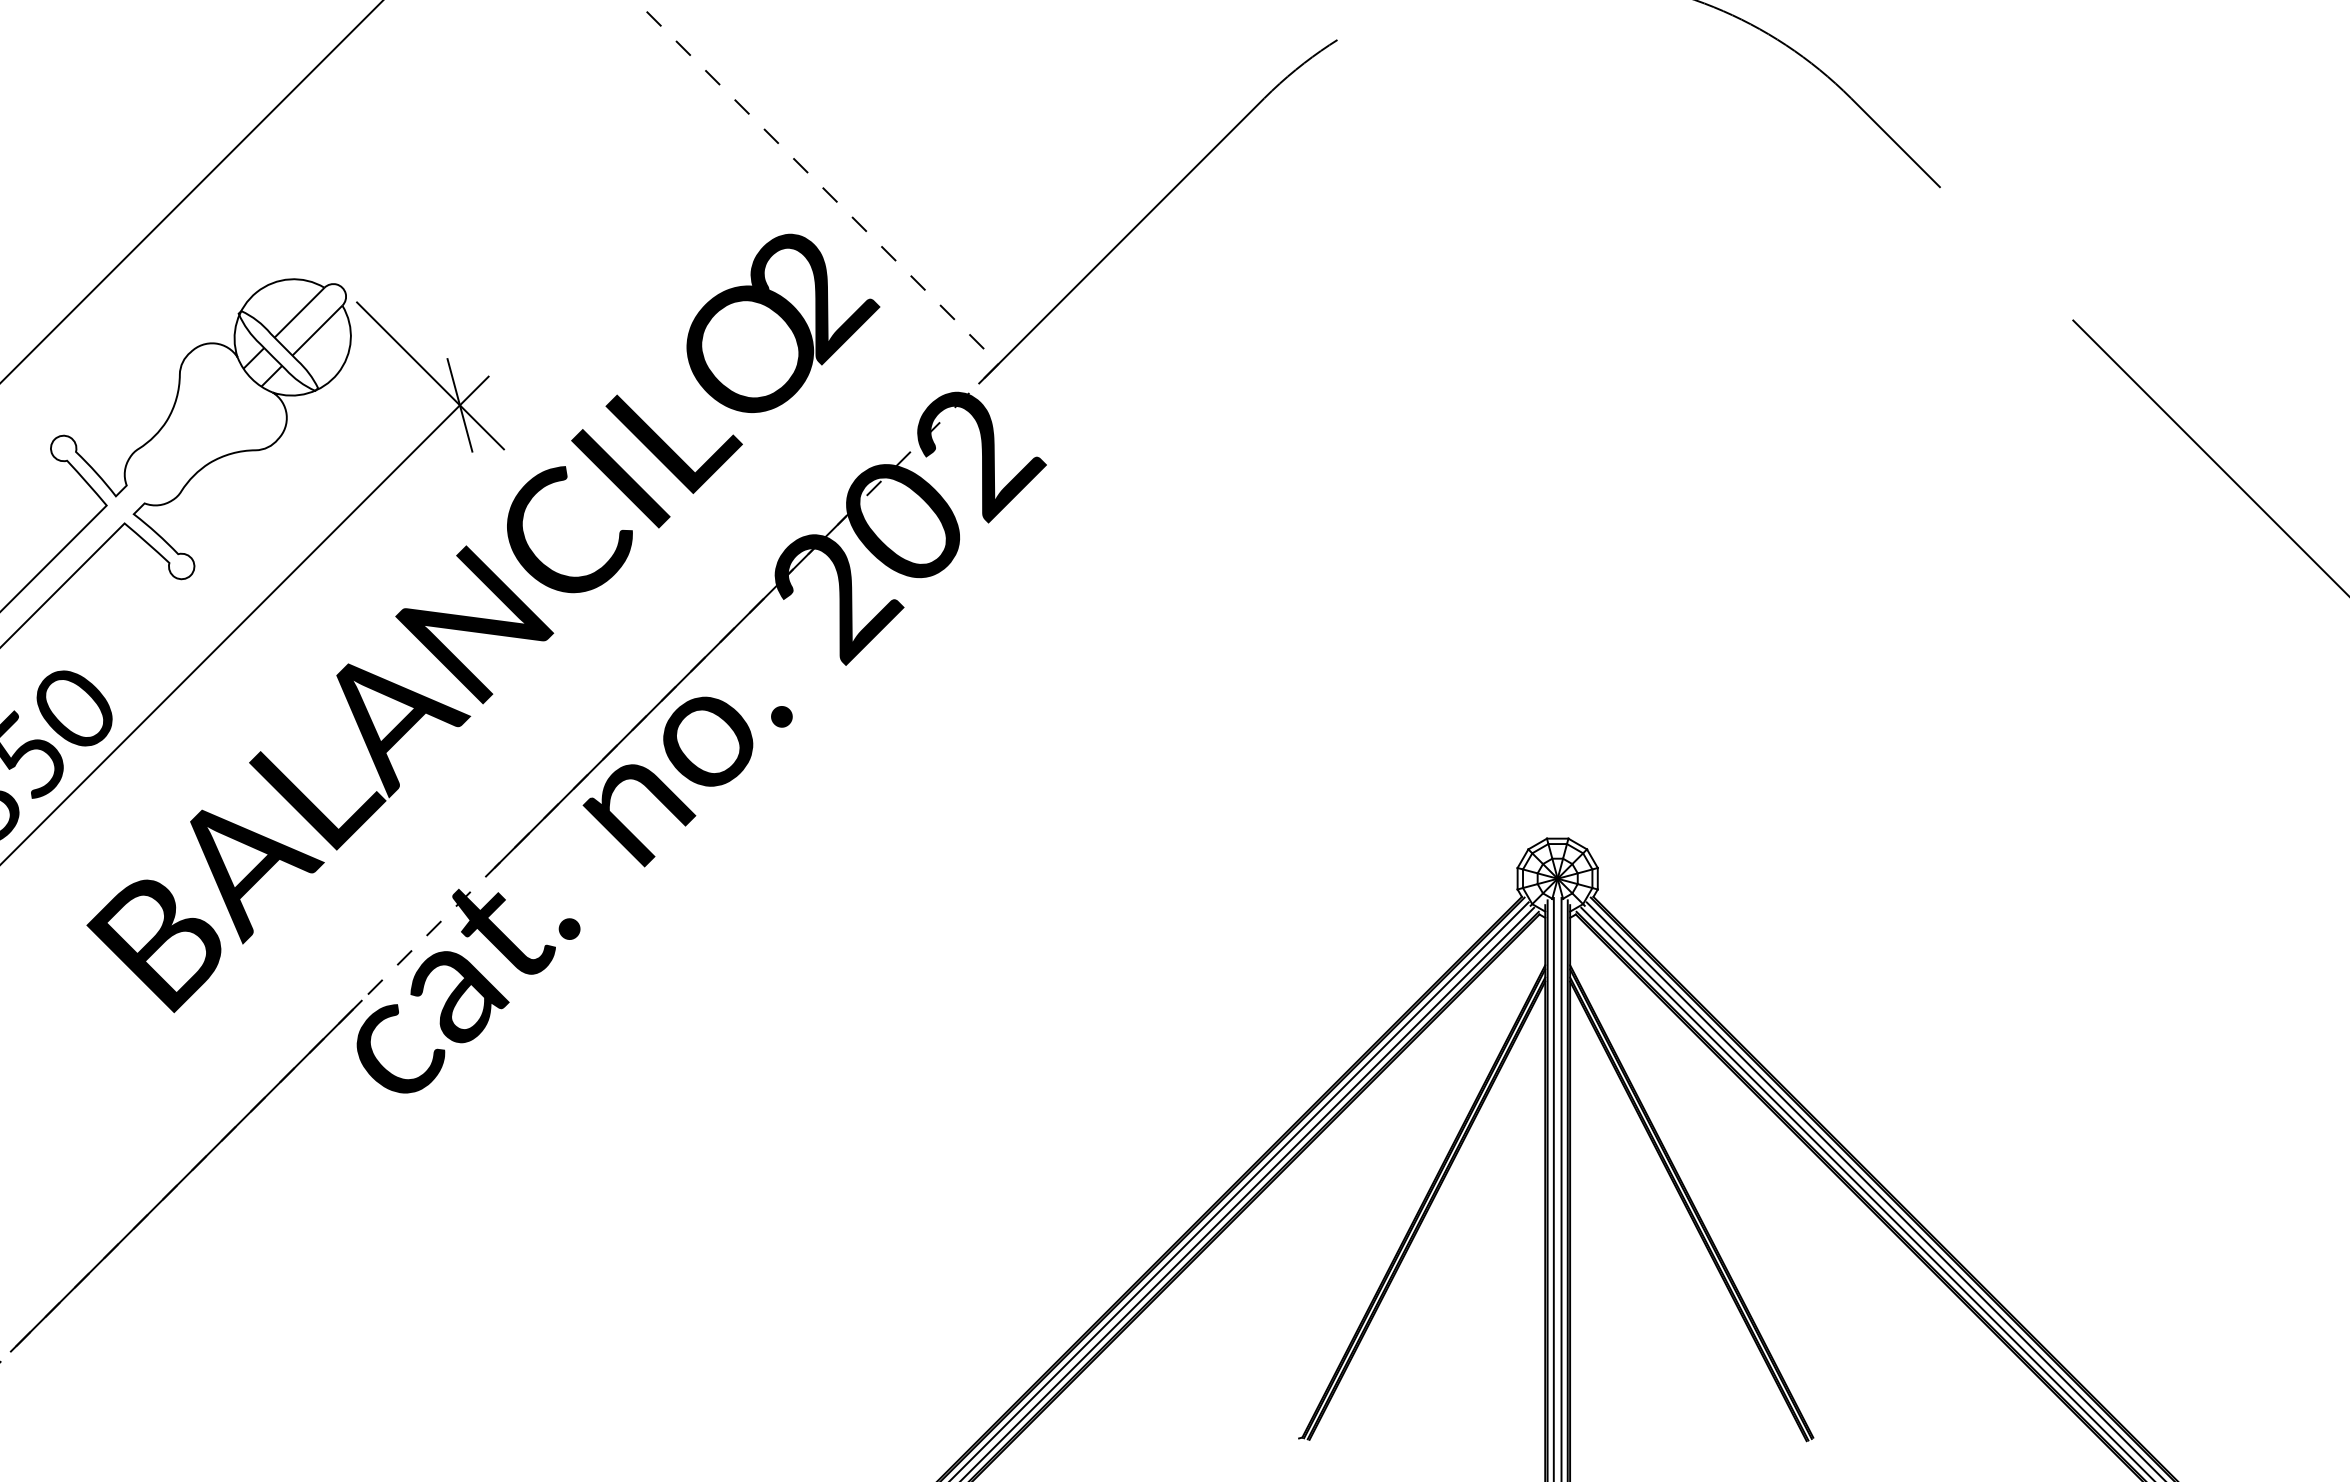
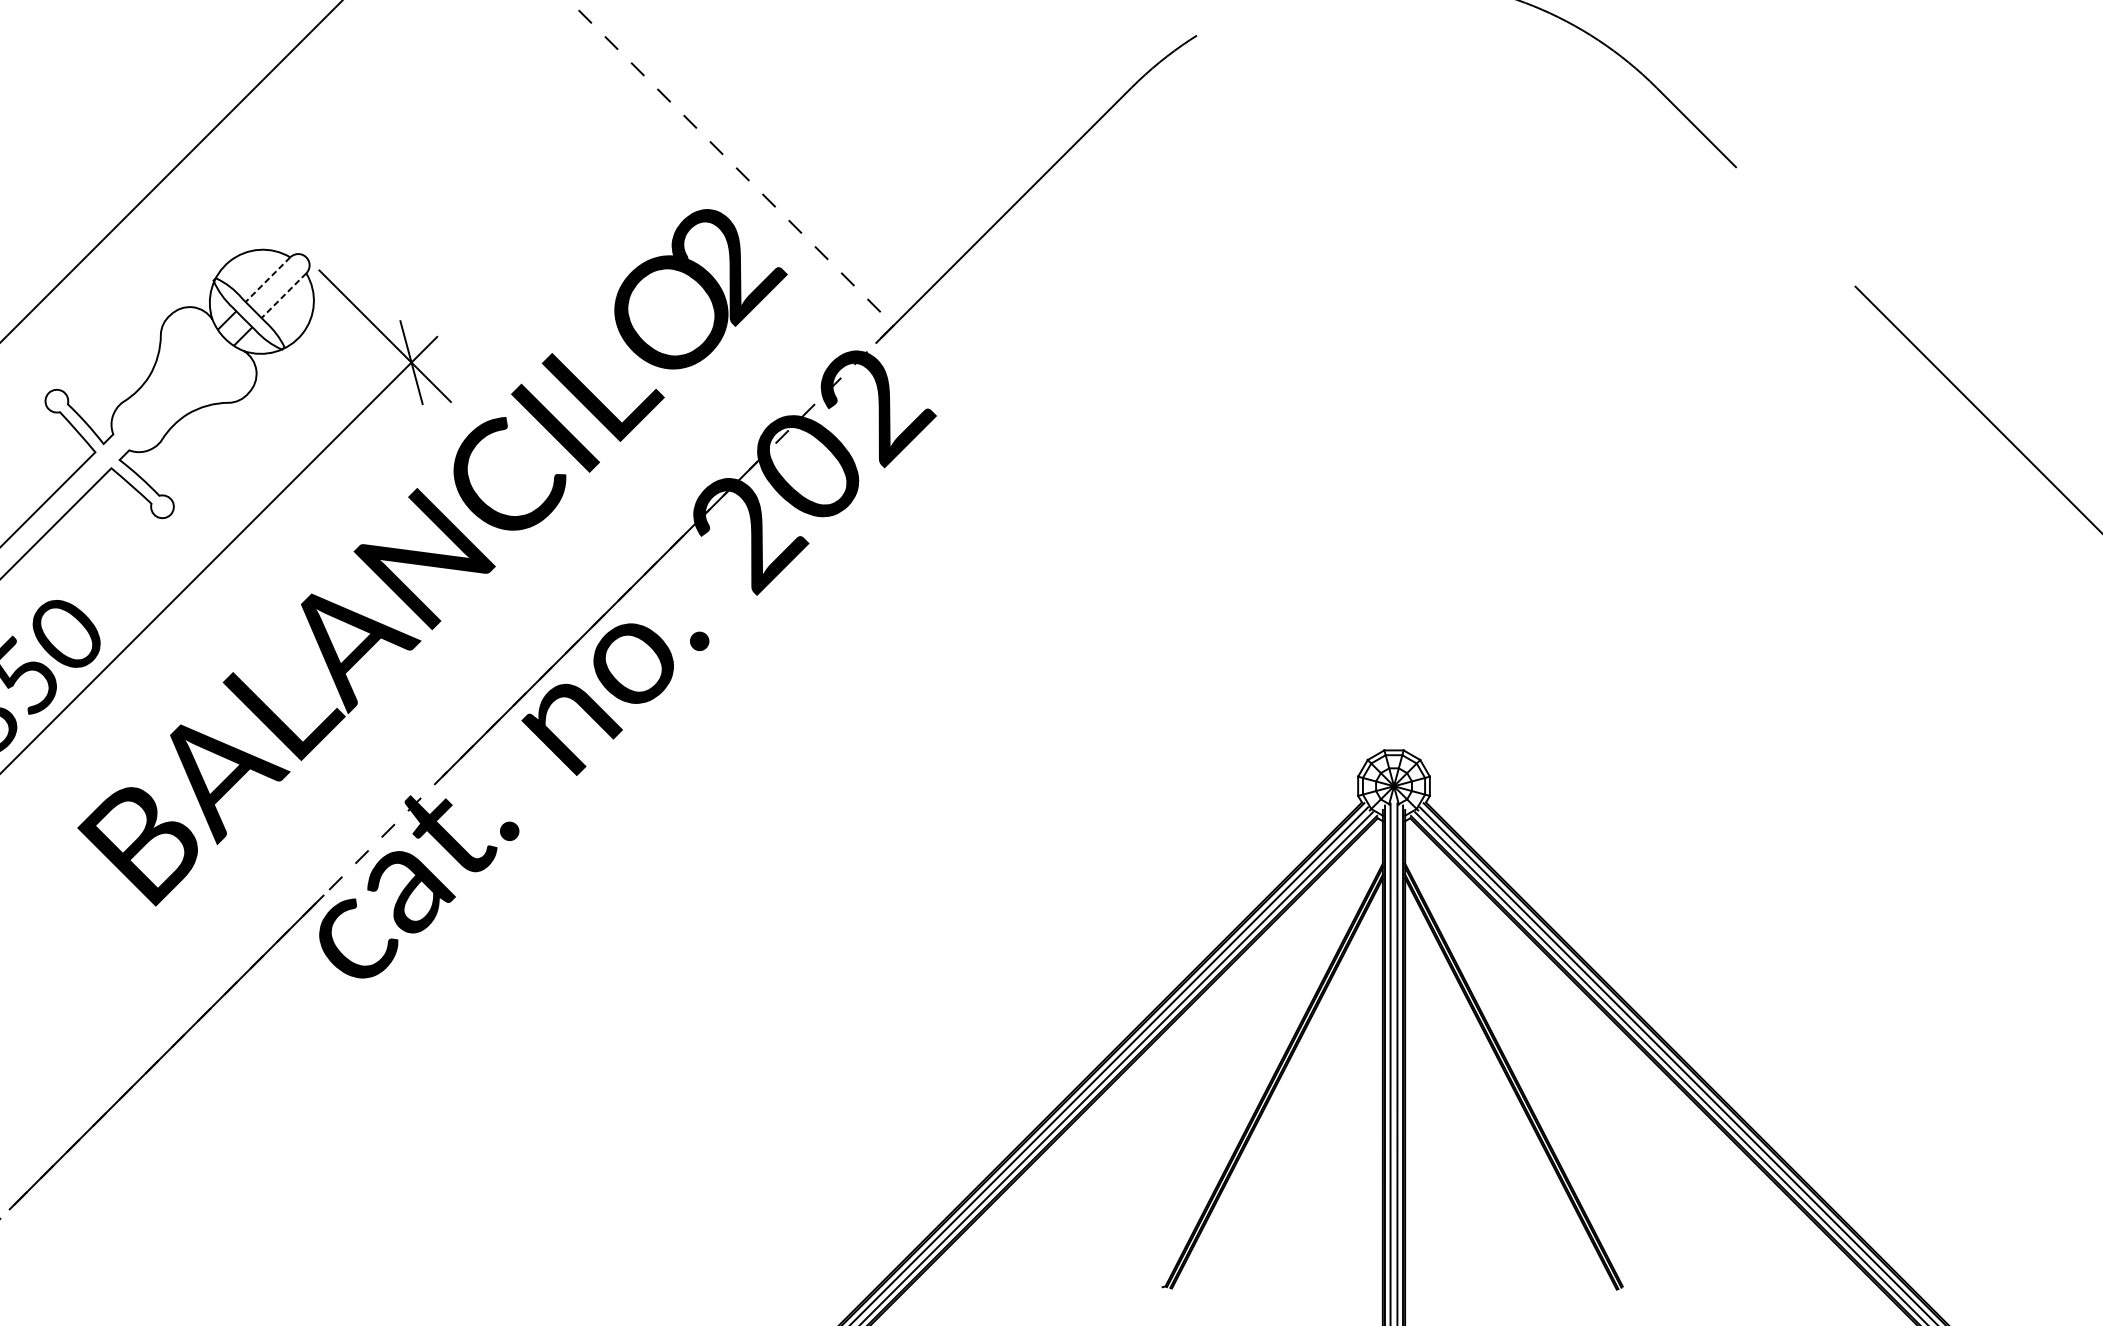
line: (299, 313) -> (267, 280), solid -> dashed
line: (317, 330) -> (284, 295), solid -> dashed

